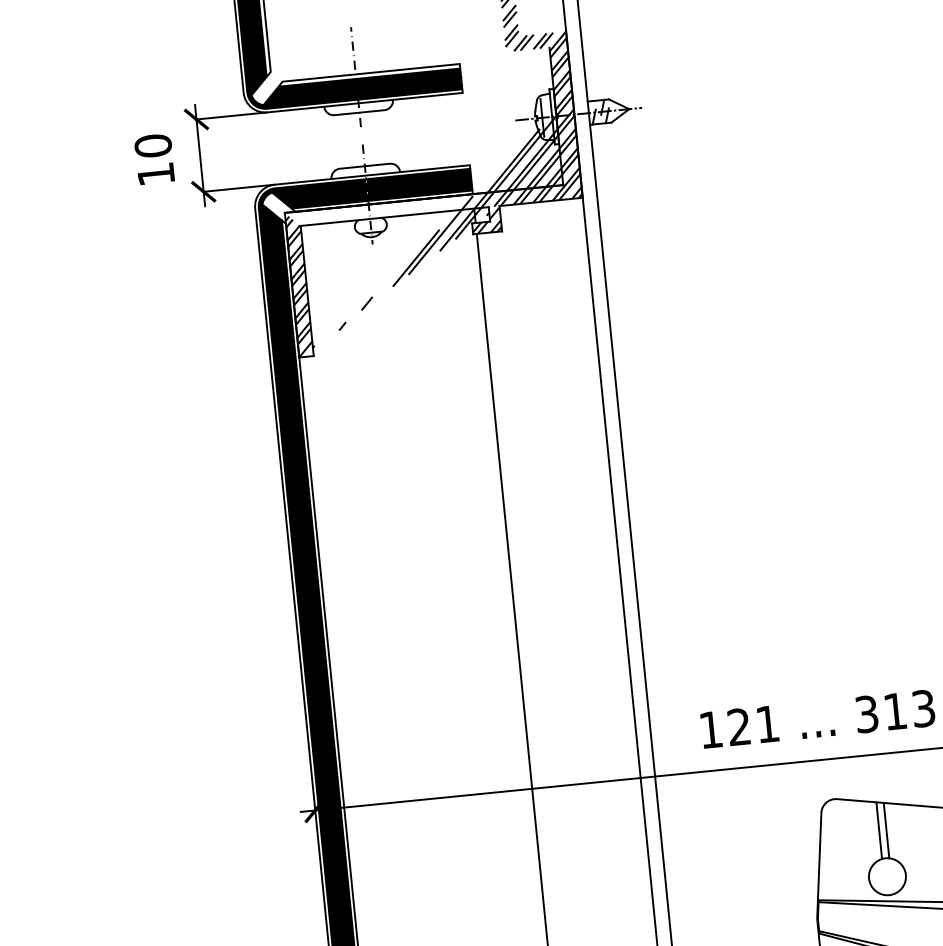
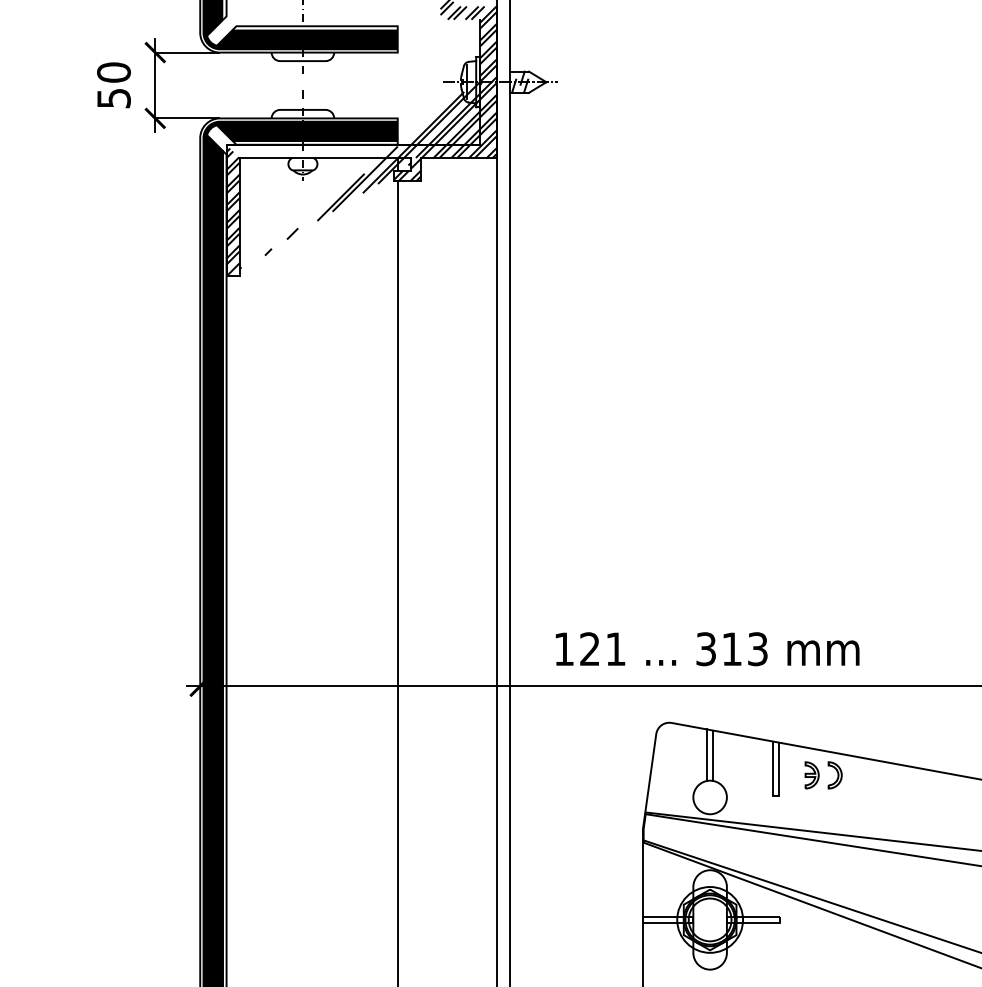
text: (155, 174) -> (113, 98), 10 -> 50

